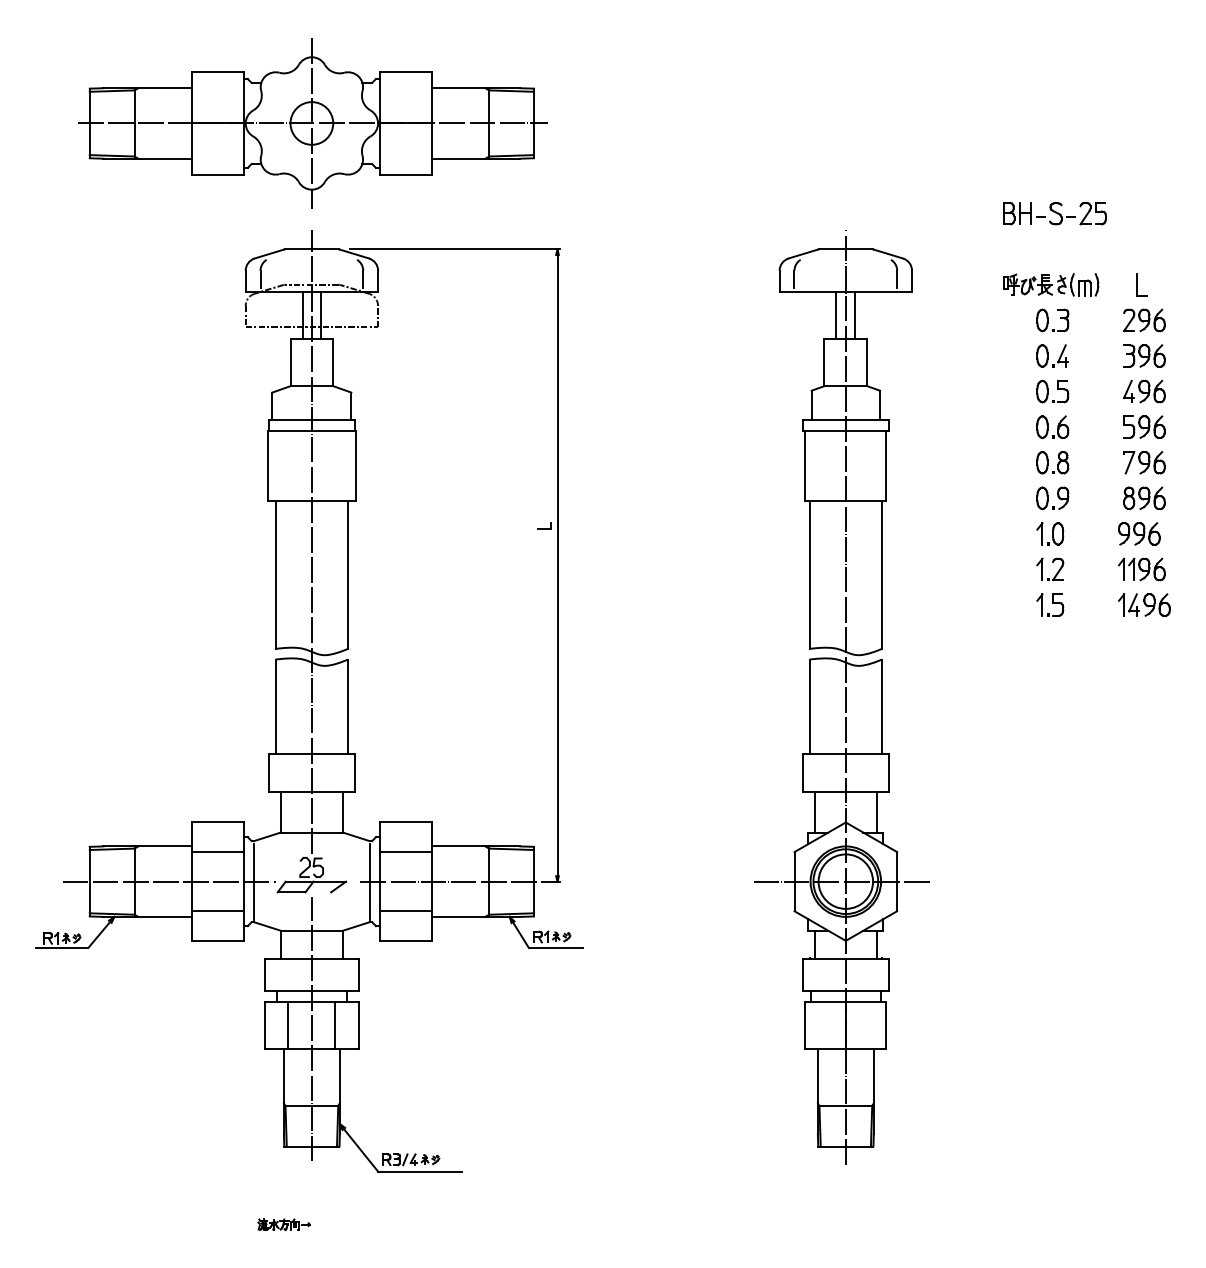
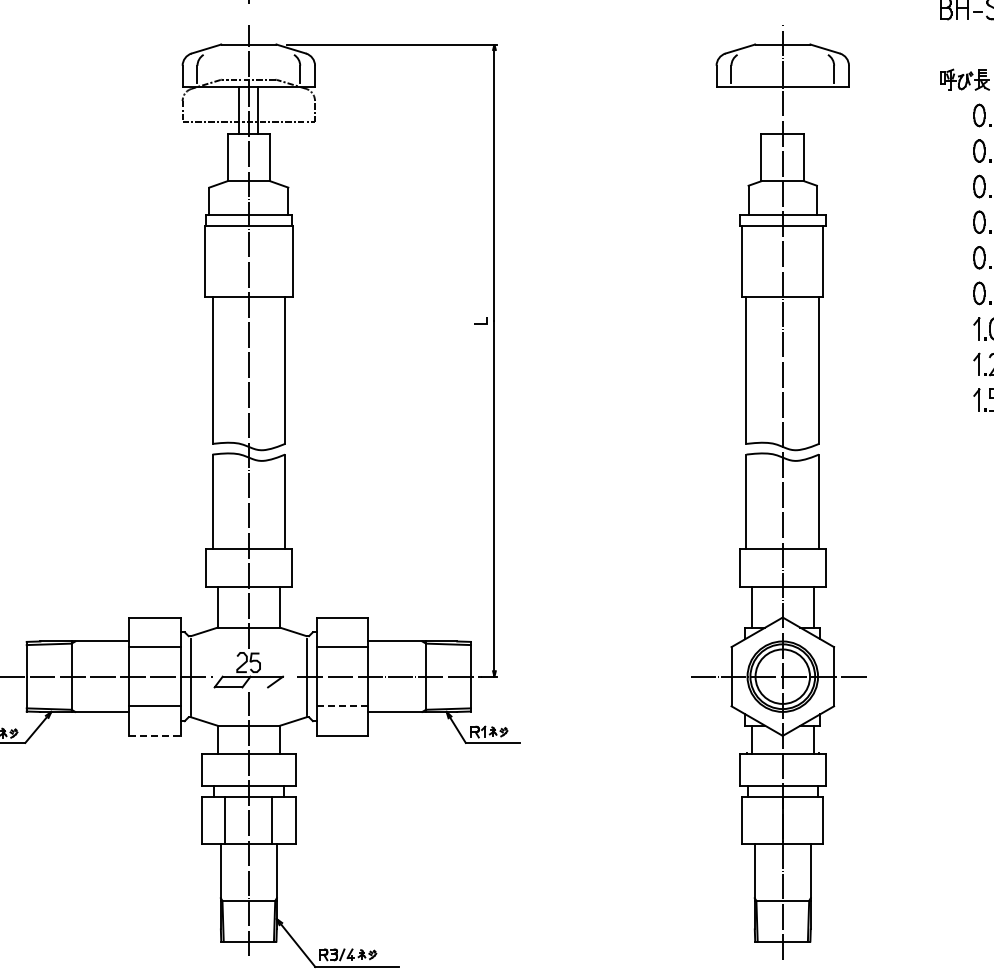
line: (836, 315) -> (773, 110), removed
line: (855, 315) -> (792, 110), removed
line: (405, 911) -> (342, 706), solid -> dashed
line: (217, 940) -> (154, 735), solid -> dashed

